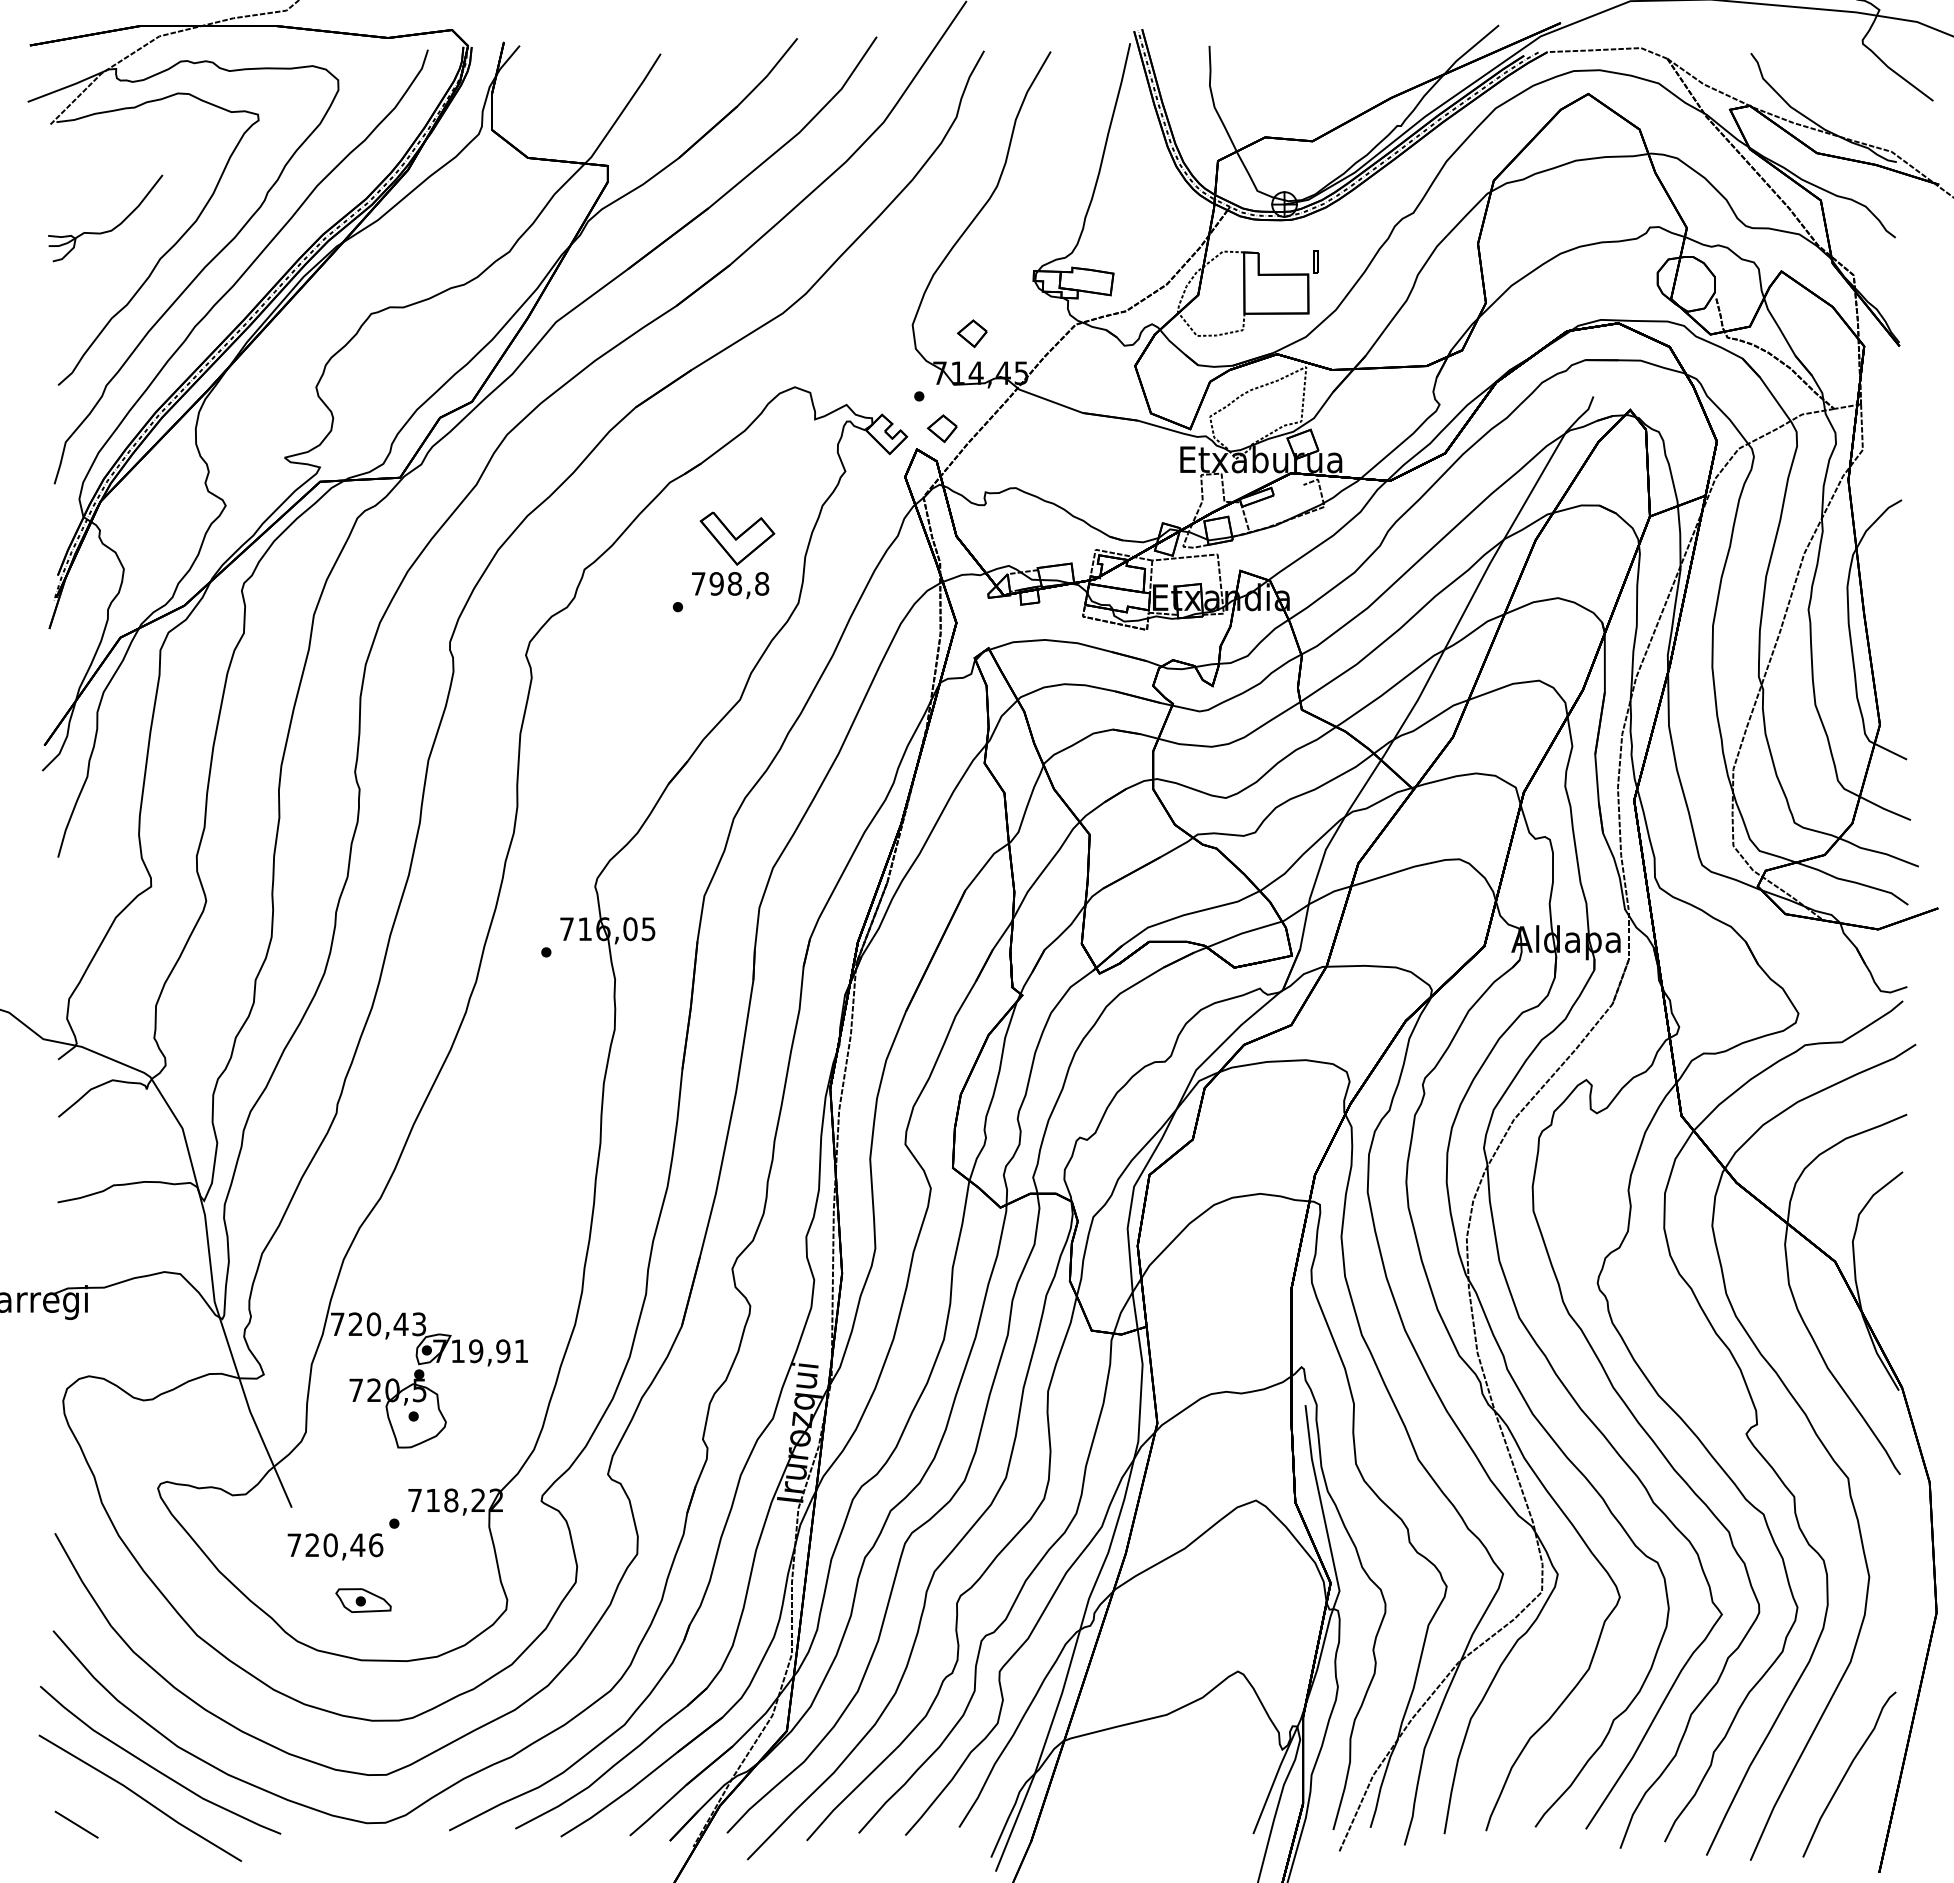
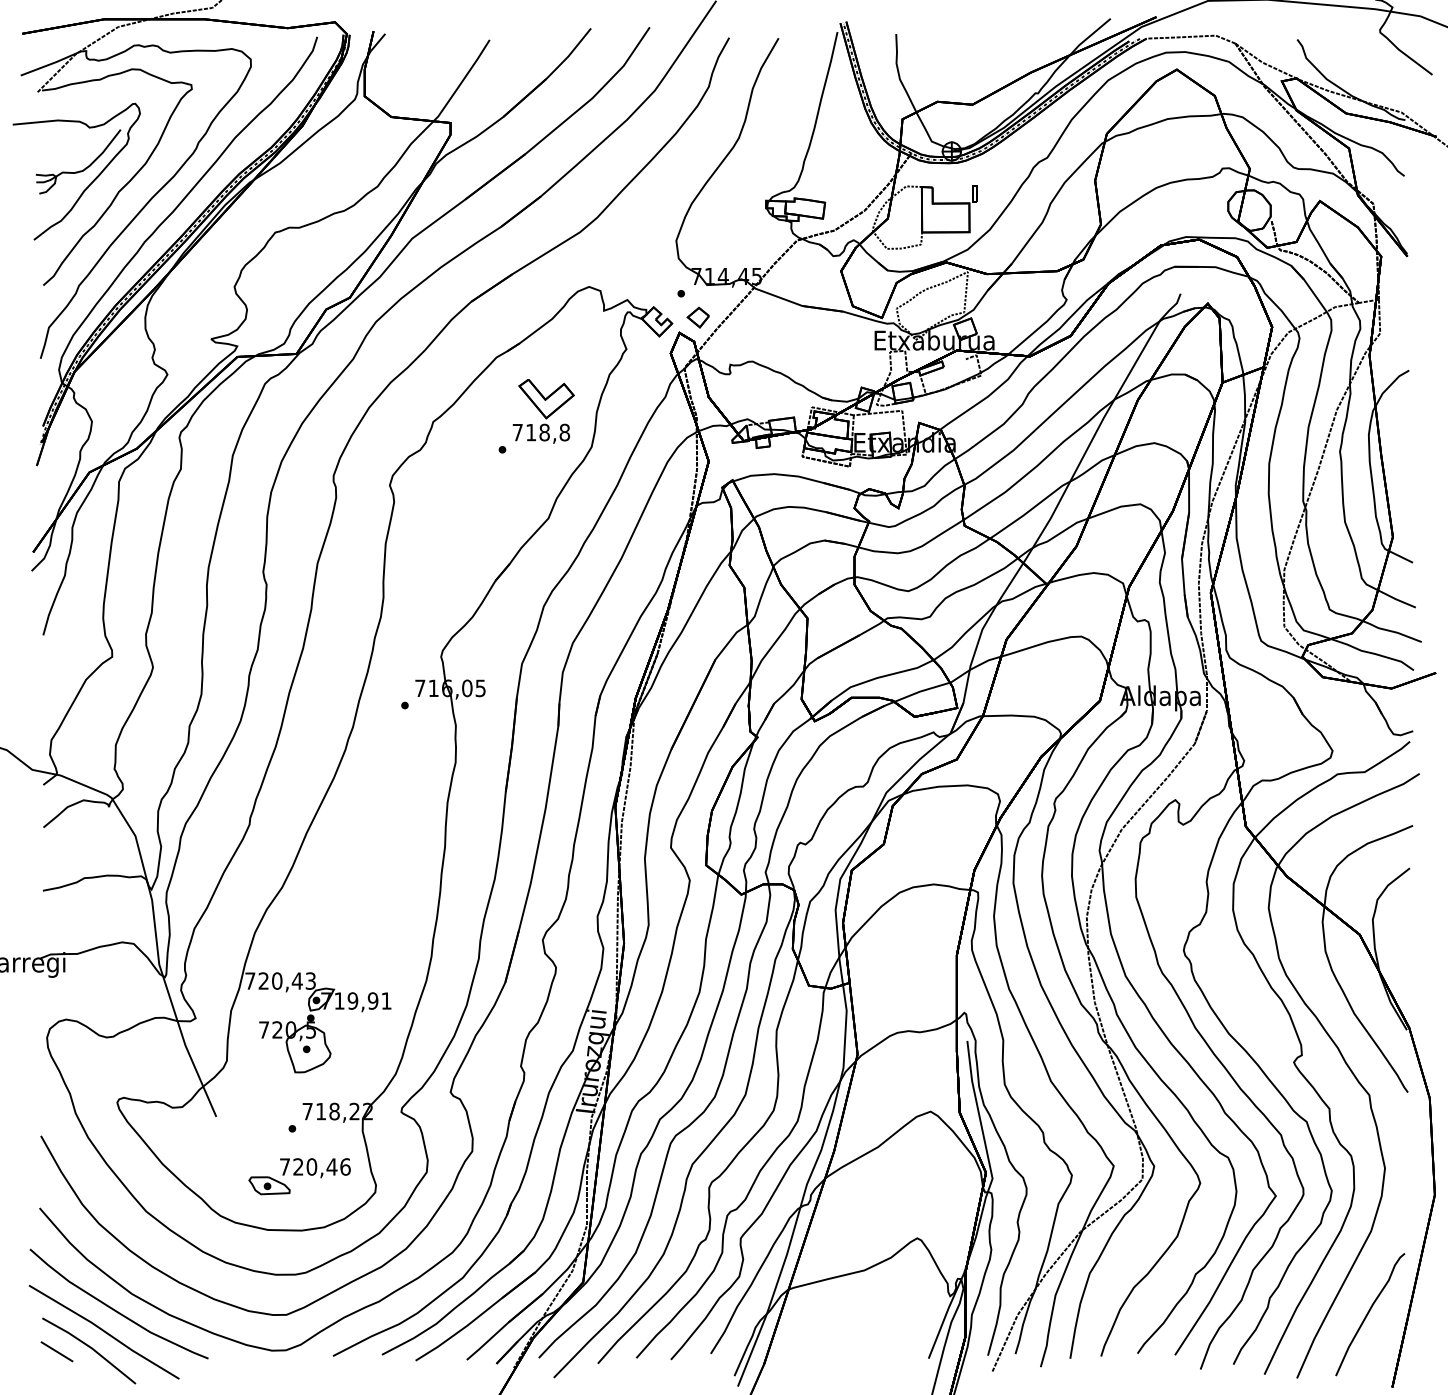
curve: (120, 248) -> (89, 184), added
part: (971, 333) -> (719, 247), removed
text: (716, 583) -> (531, 432), 798,8 -> 718,8
text: (335, 1546) -> (315, 1167), moved
line: (122, 1820) -> (90, 1348), added

